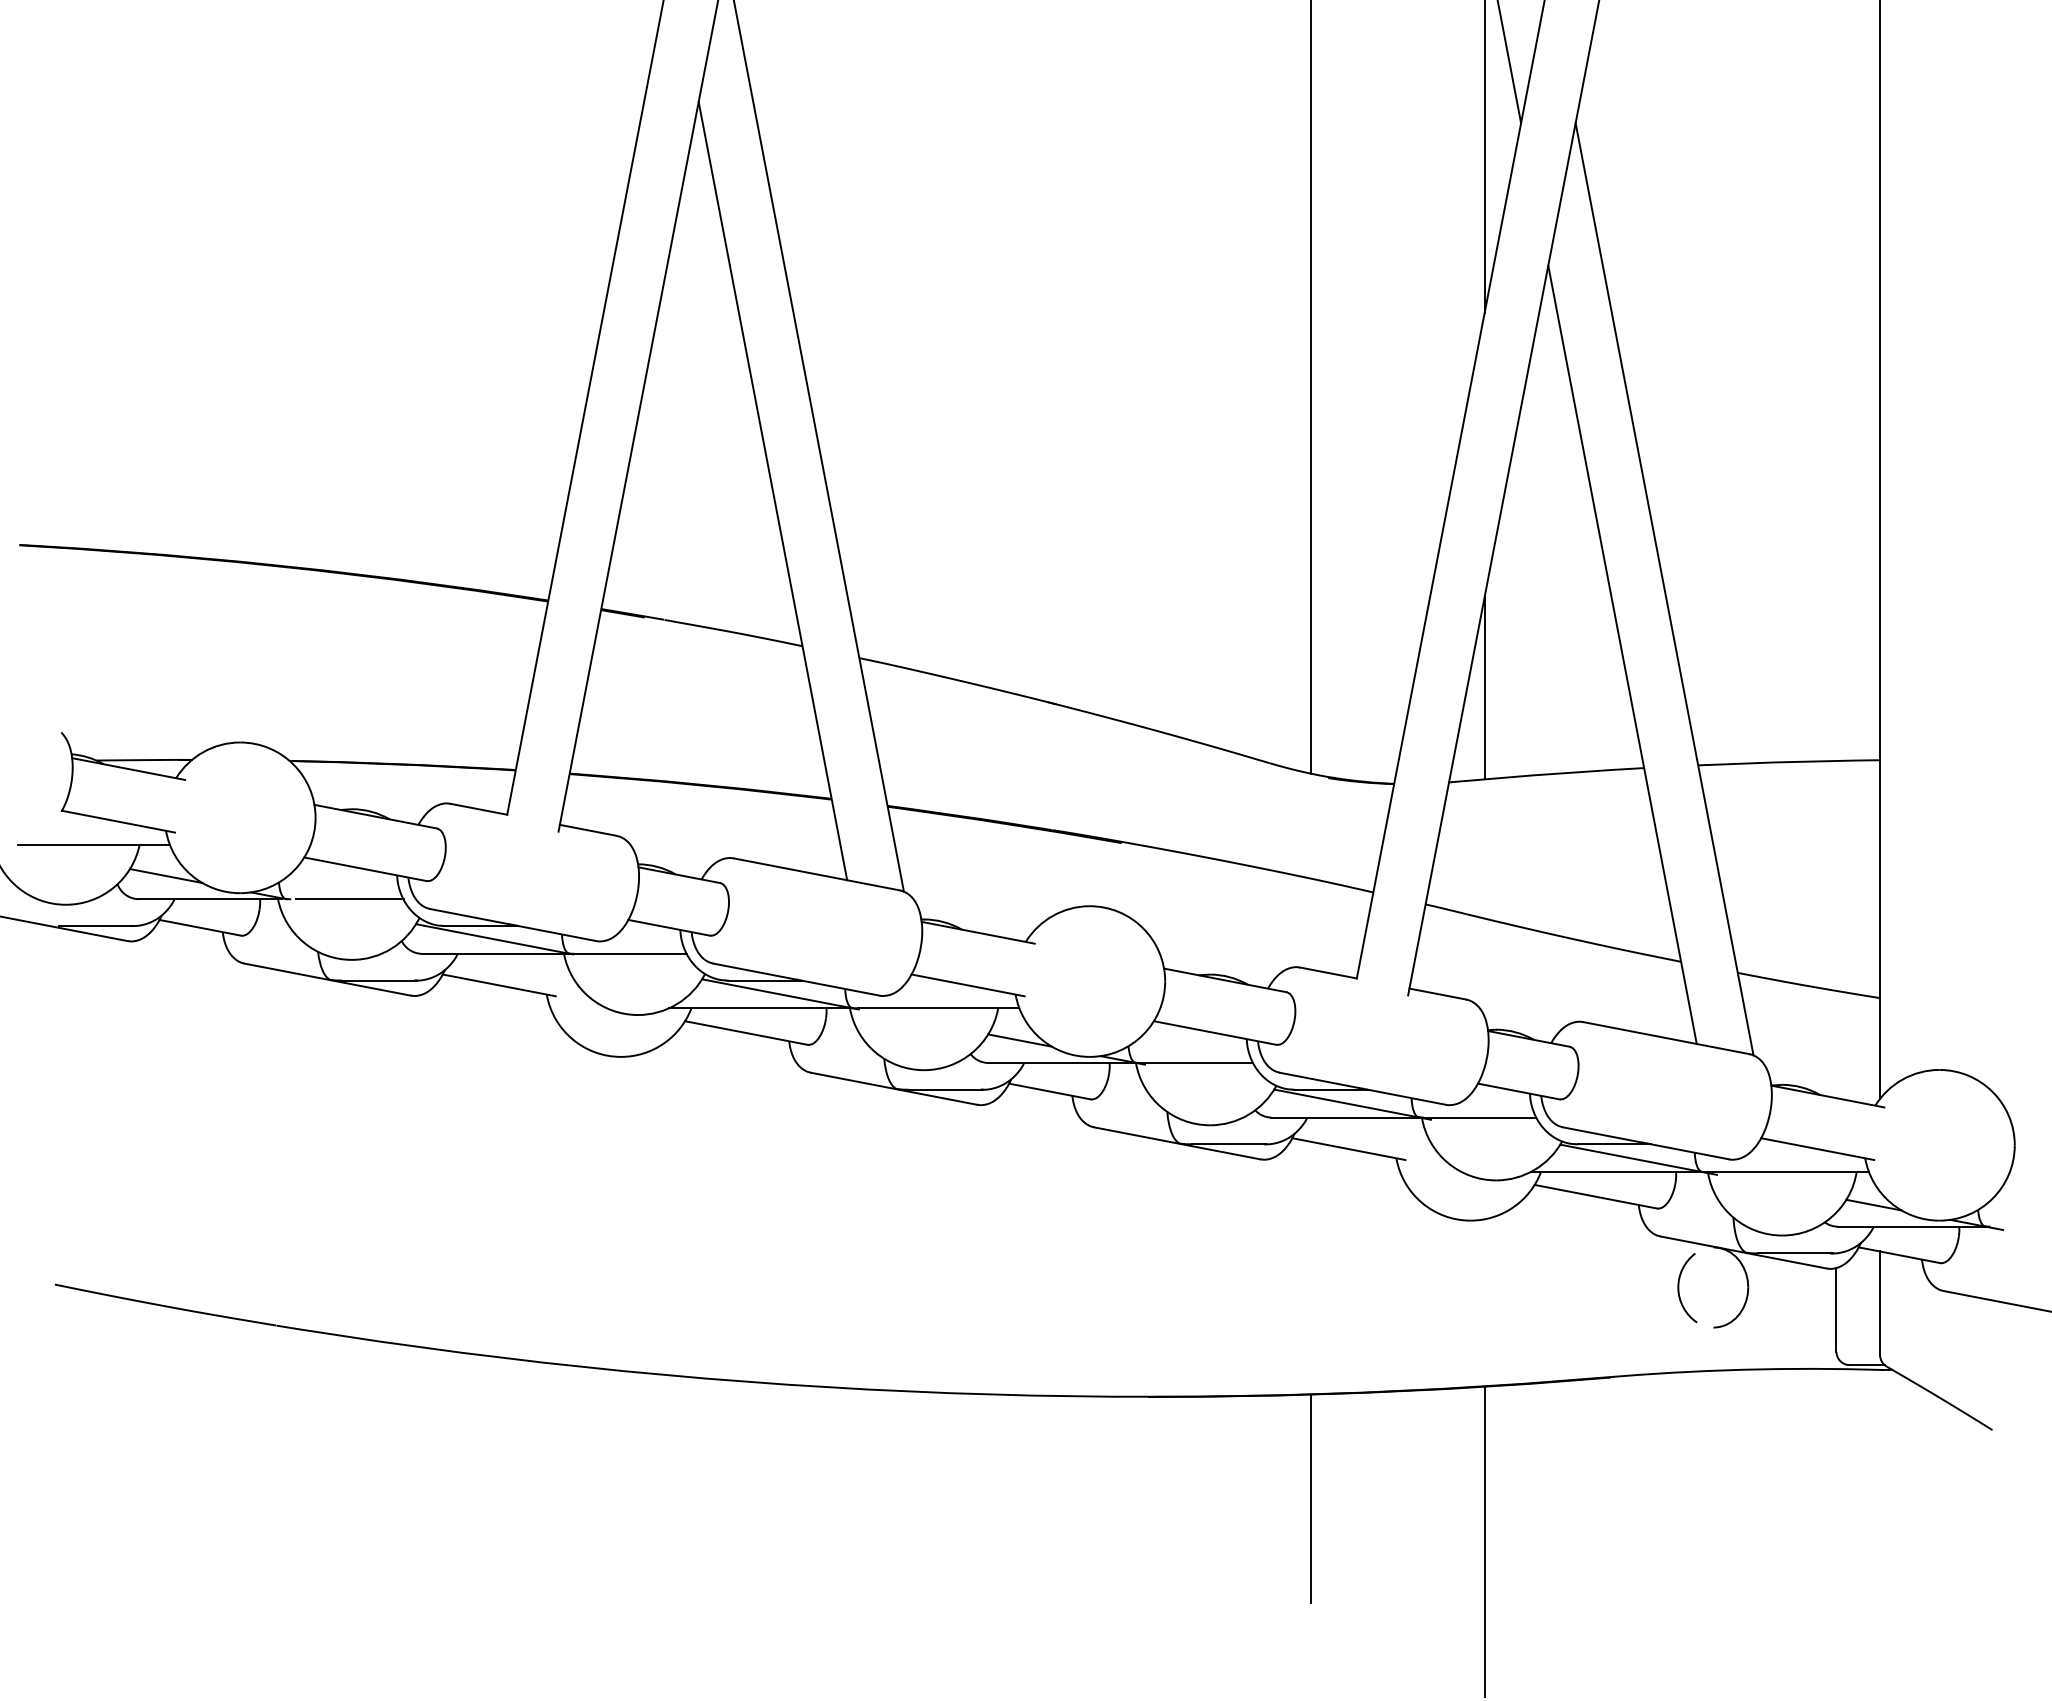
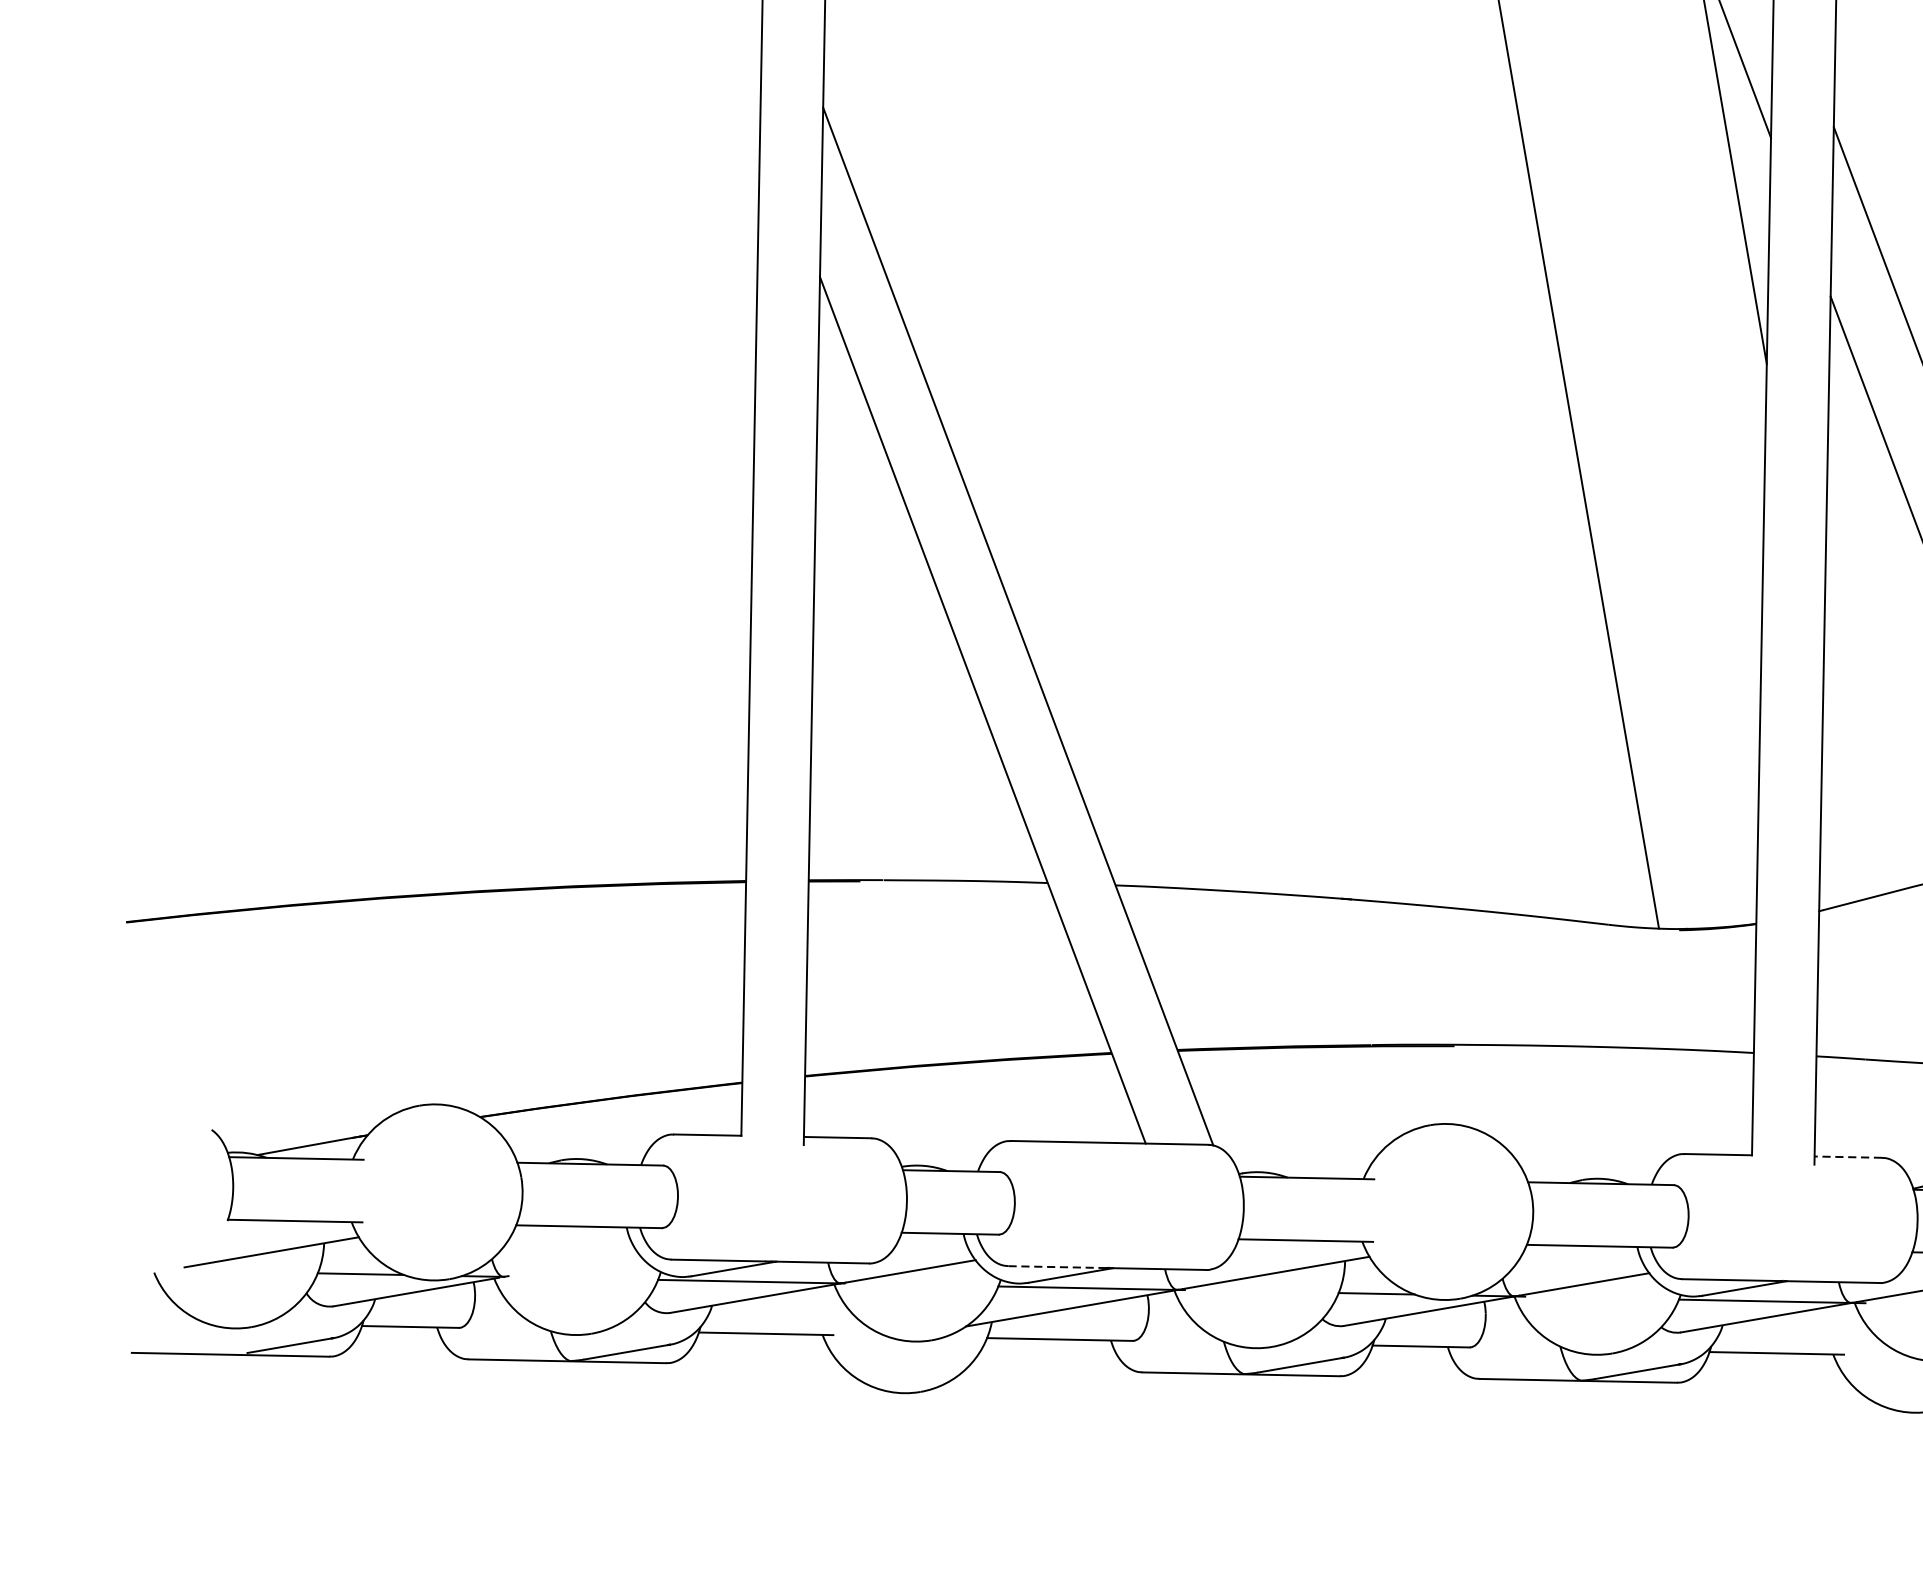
line: (1484, 688) -> (1841, 796), removed
line: (349, 899) -> (576, 1264), removed
line: (753, 971) -> (1056, 1267), solid -> dashed
line: (1437, 994) -> (1848, 1157), solid -> dashed

